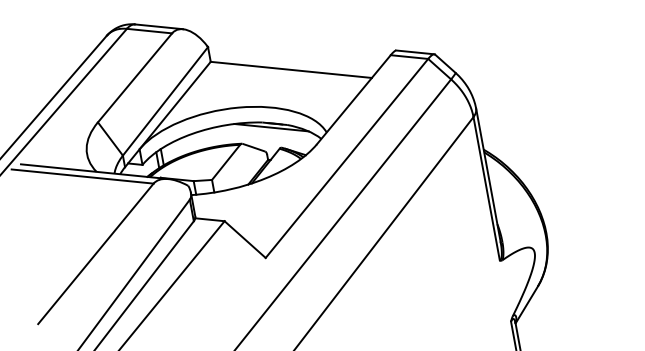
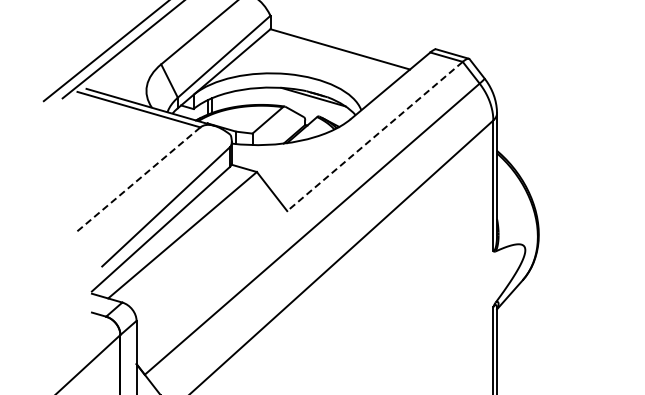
line: (346, 158) -> (374, 136), solid -> dashed
line: (96, 254) -> (138, 180), solid -> dashed

